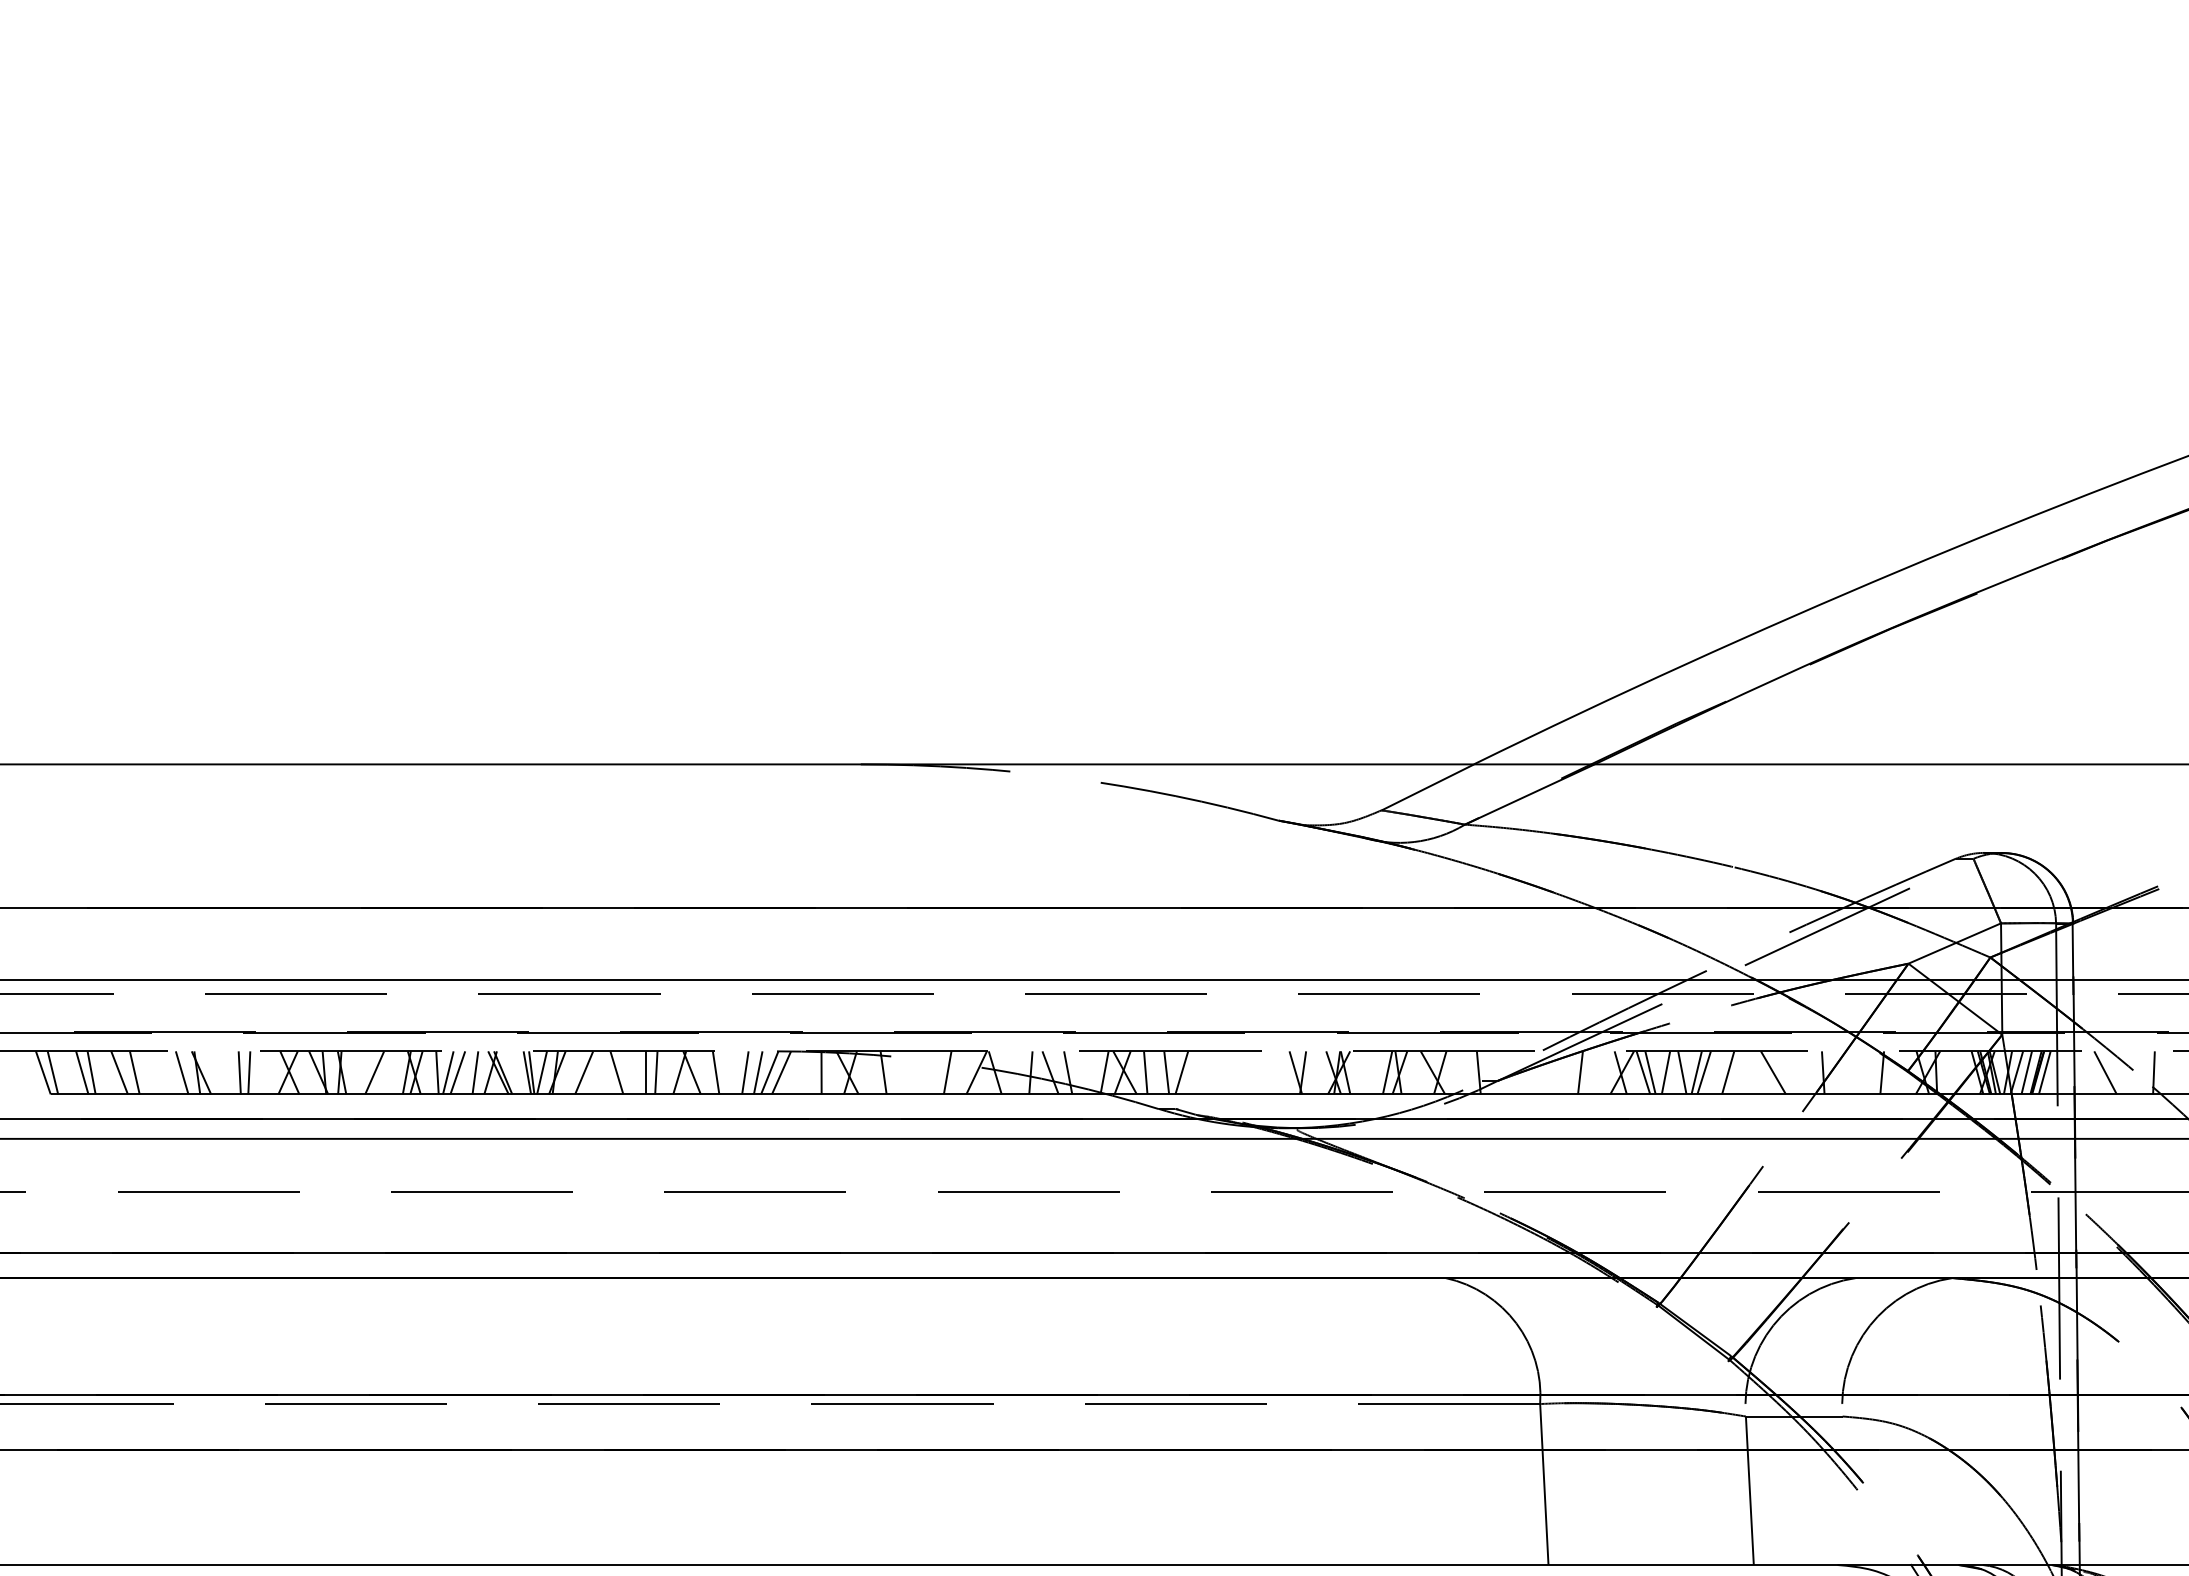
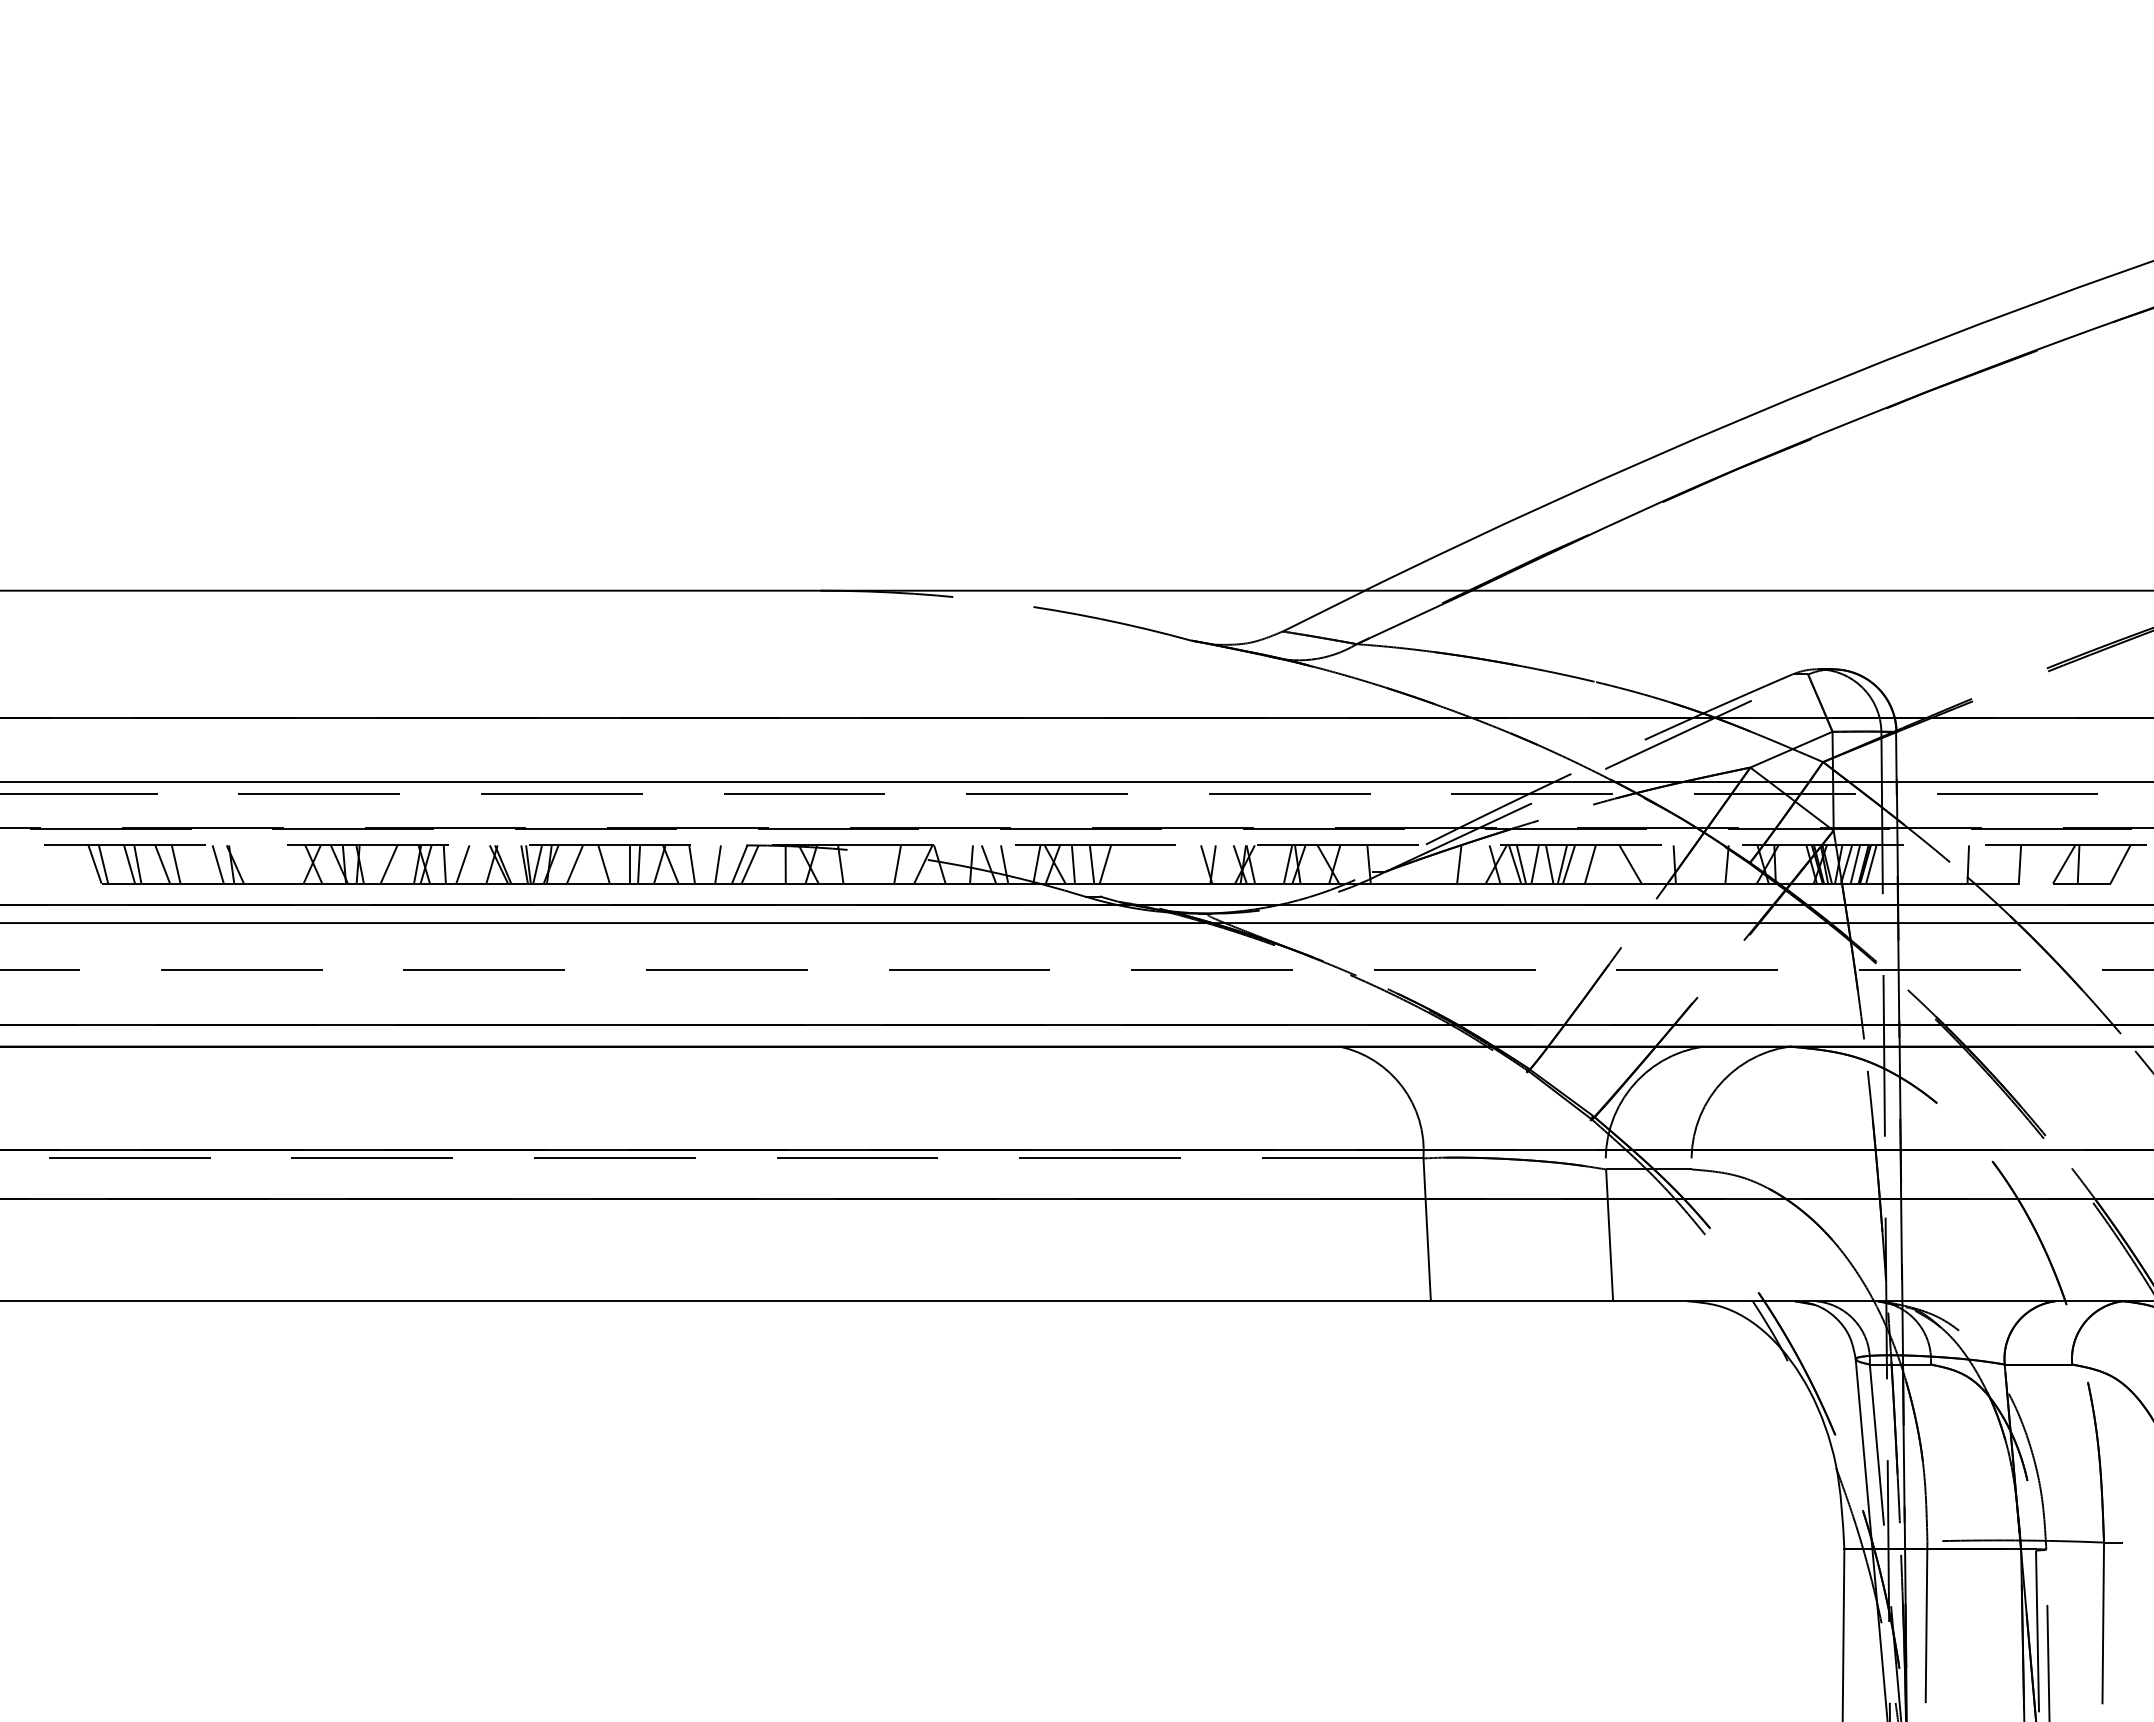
line: (239, 1072) -> (269, 864), removed
line: (248, 1072) -> (277, 864), removed
line: (448, 1072) -> (454, 864), removed
line: (475, 1072) -> (478, 864), removed
line: (758, 1072) -> (729, 864), removed
line: (2105, 1072) -> (1925, 864), removed

